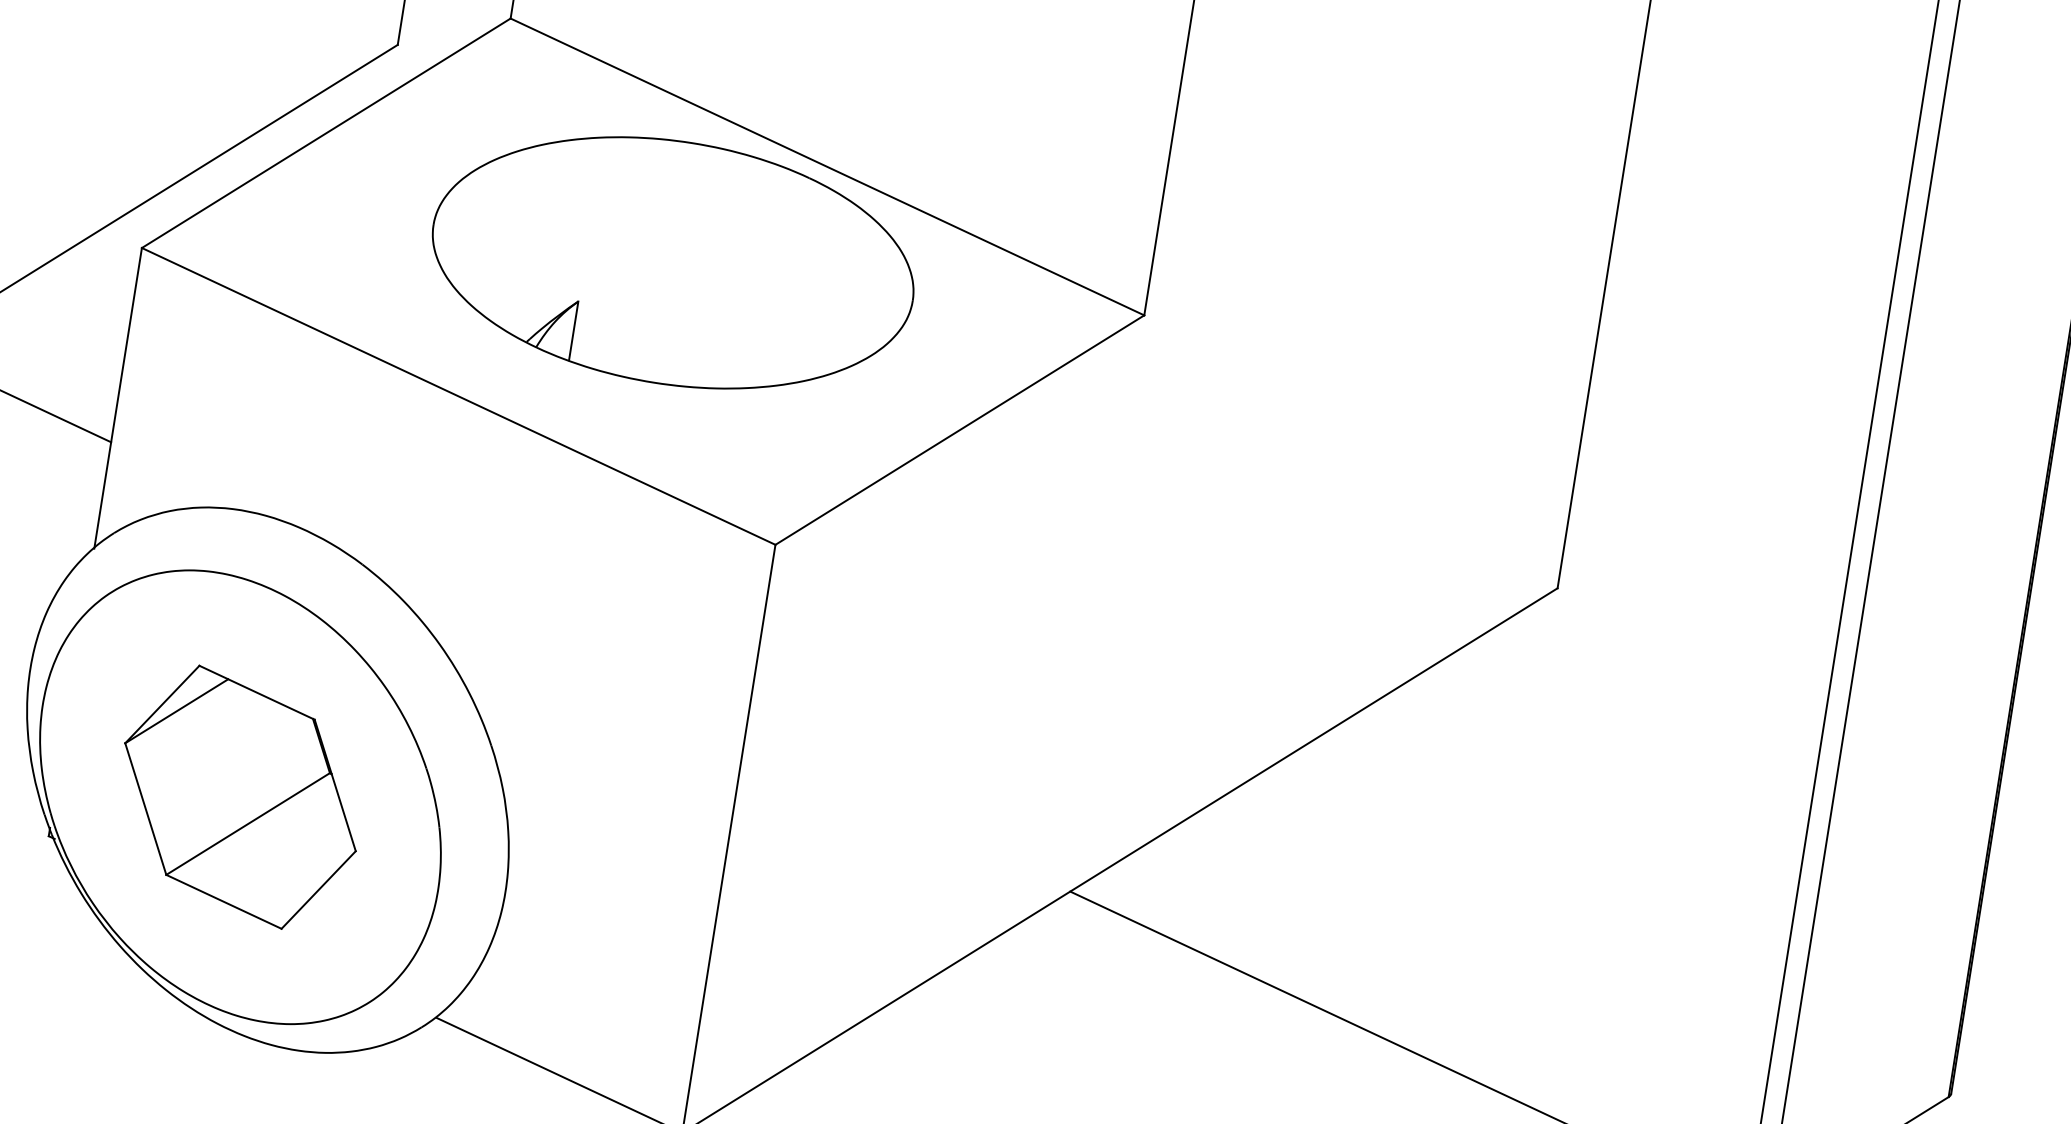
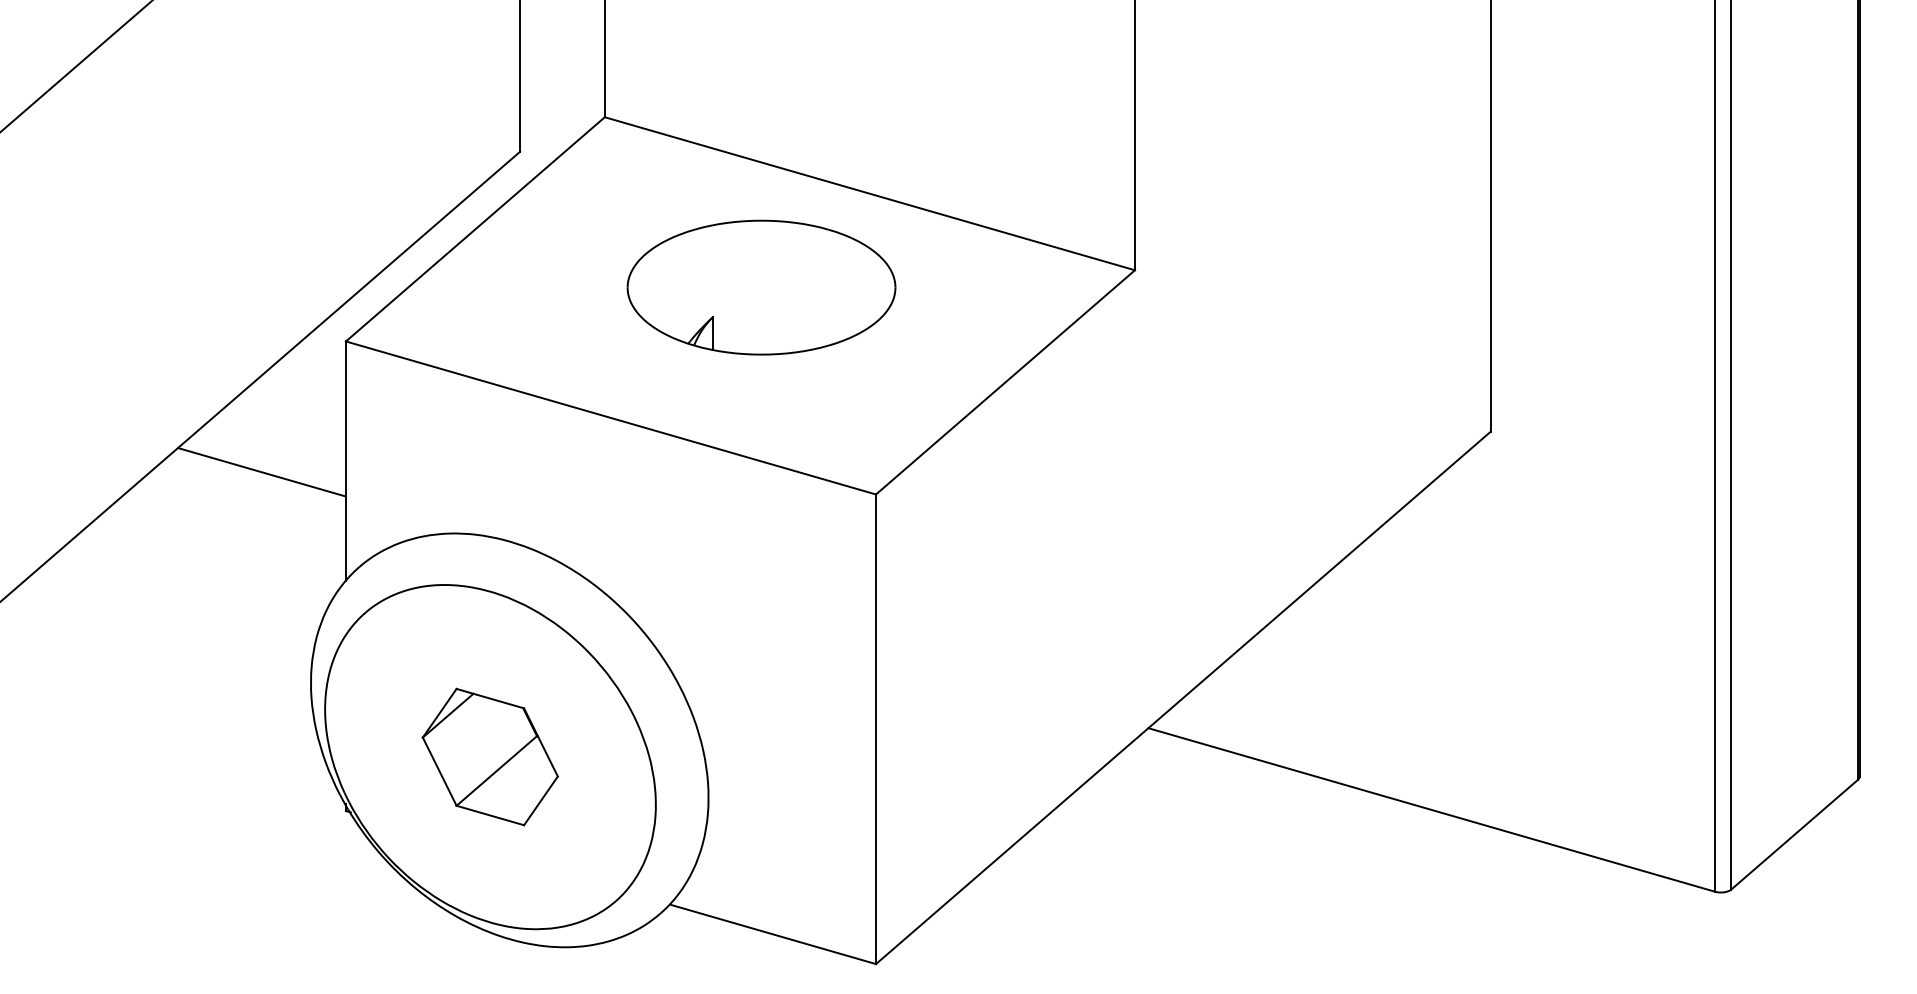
part: (673, 262) -> (761, 287), size x0.7
part: (239, 796) -> (489, 756), size x0.7

